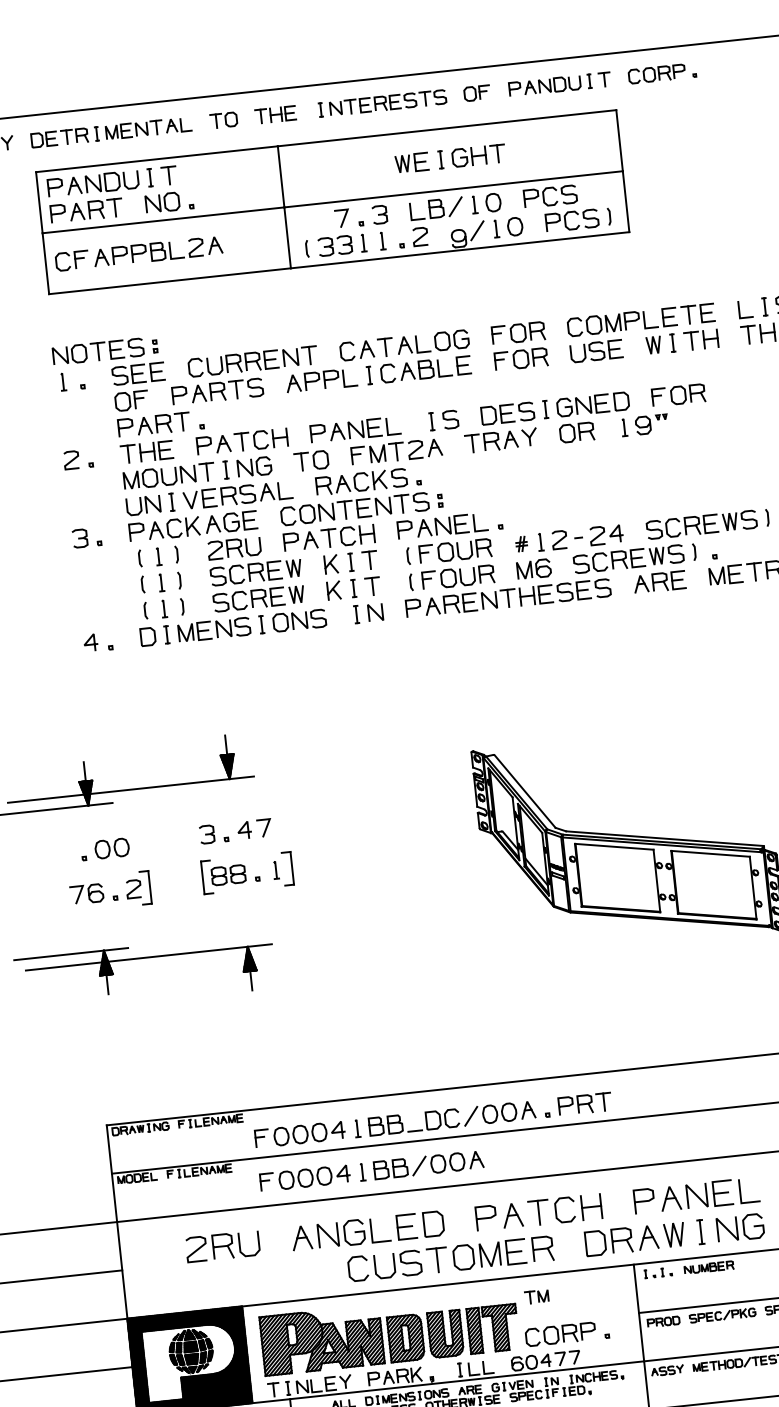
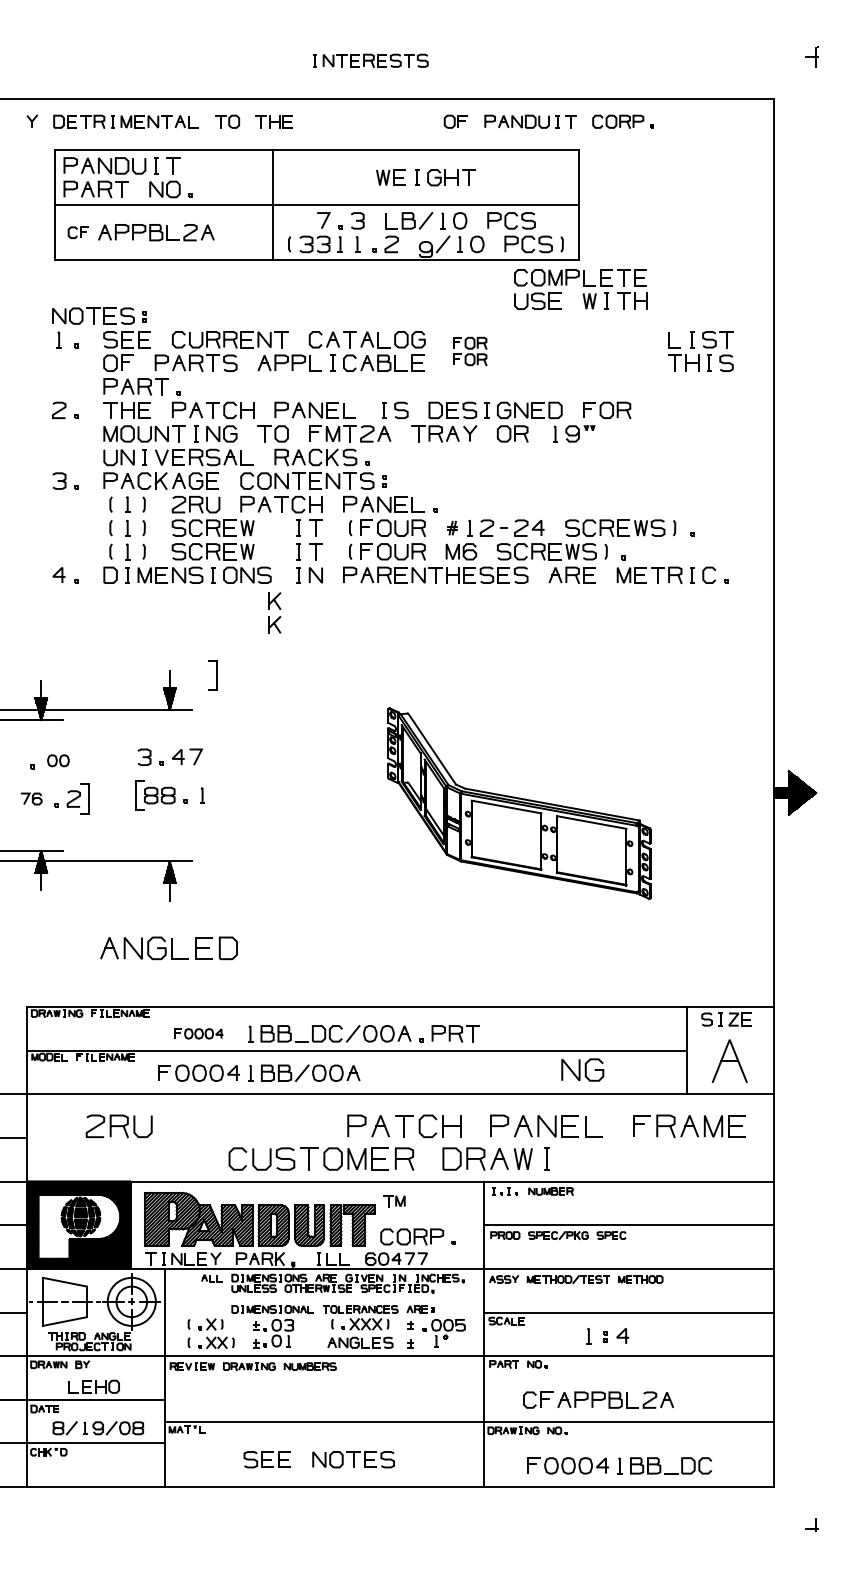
part: (382, 103) -> (370, 60), moved
part: (71, 260) -> (78, 232), size x0.7
part: (642, 333) -> (580, 289), moved
part: (520, 346) -> (470, 351), size x0.7
part: (332, 577) -> (274, 612), moved
part: (112, 848) -> (58, 760), size x0.7
part: (287, 868) -> (212, 675), moved
part: (86, 893) -> (31, 798), size x0.7
part: (299, 1134) -> (198, 1033), size x0.6
part: (740, 1227) -> (582, 1069), moved
part: (367, 1230) -> (168, 947), moved

